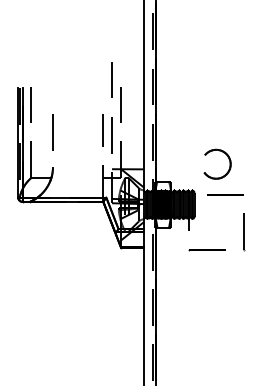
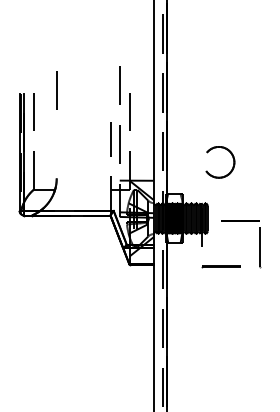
line: (52, 132) -> (56, 90), moved
part: (228, 160) -> (232, 158), moved
line: (225, 194) -> (240, 220), moved

